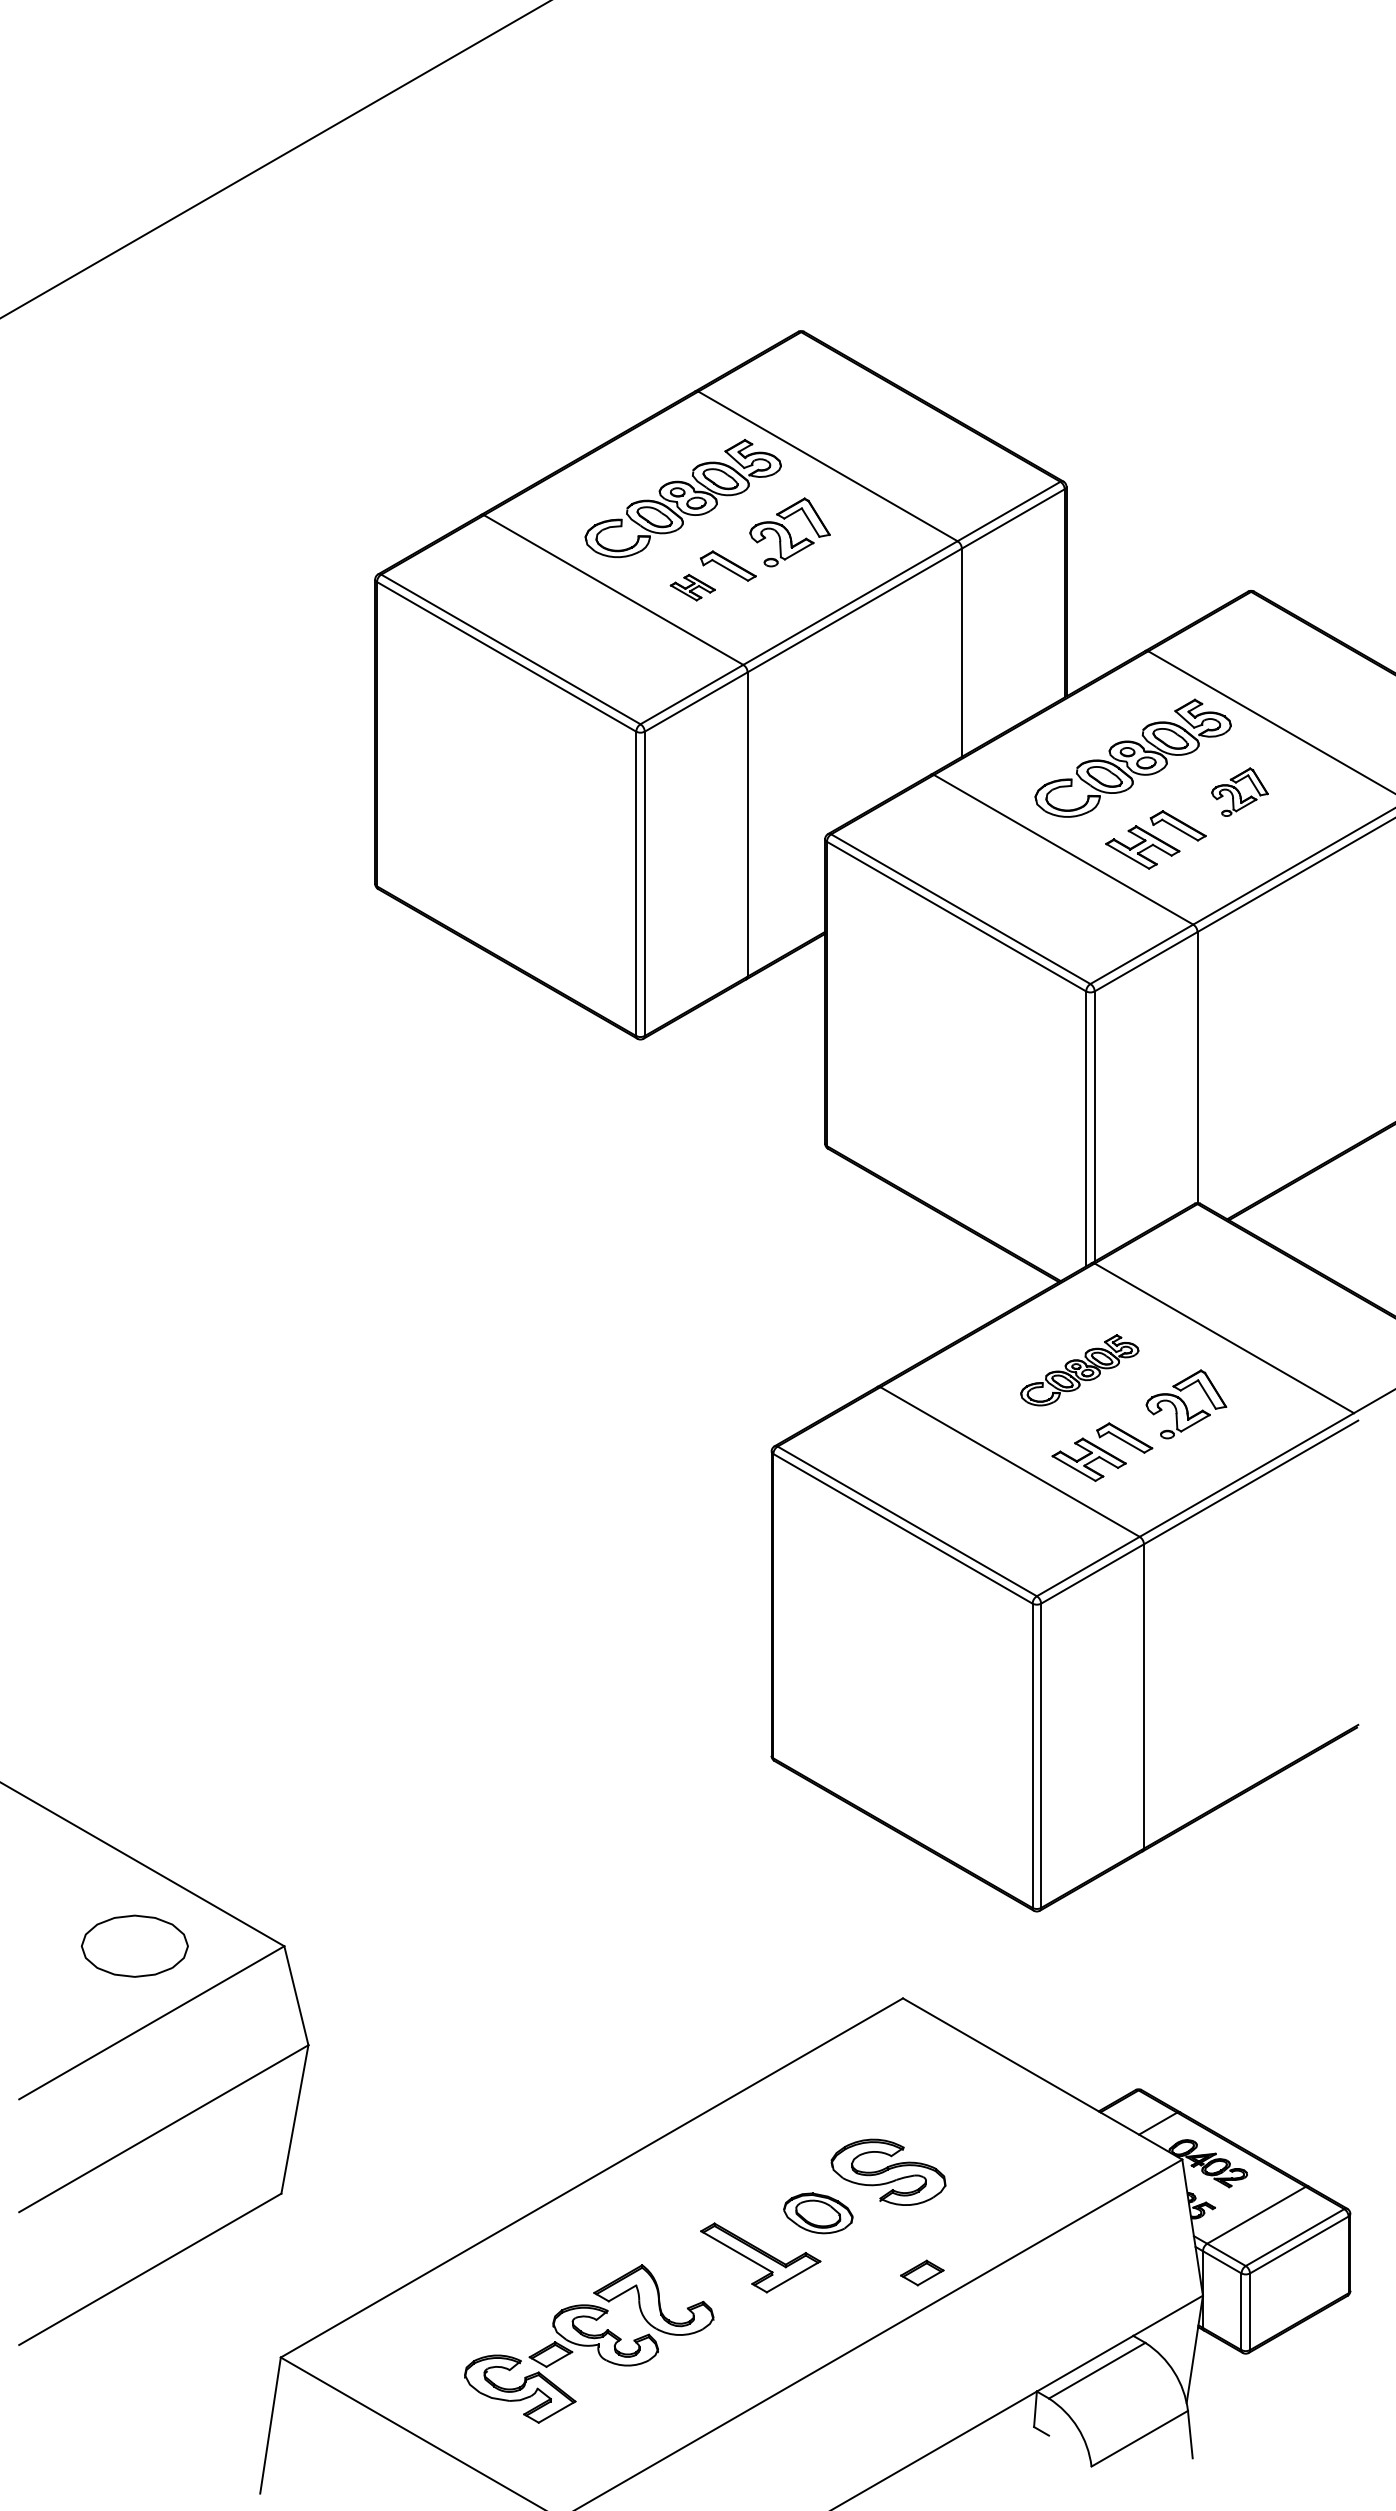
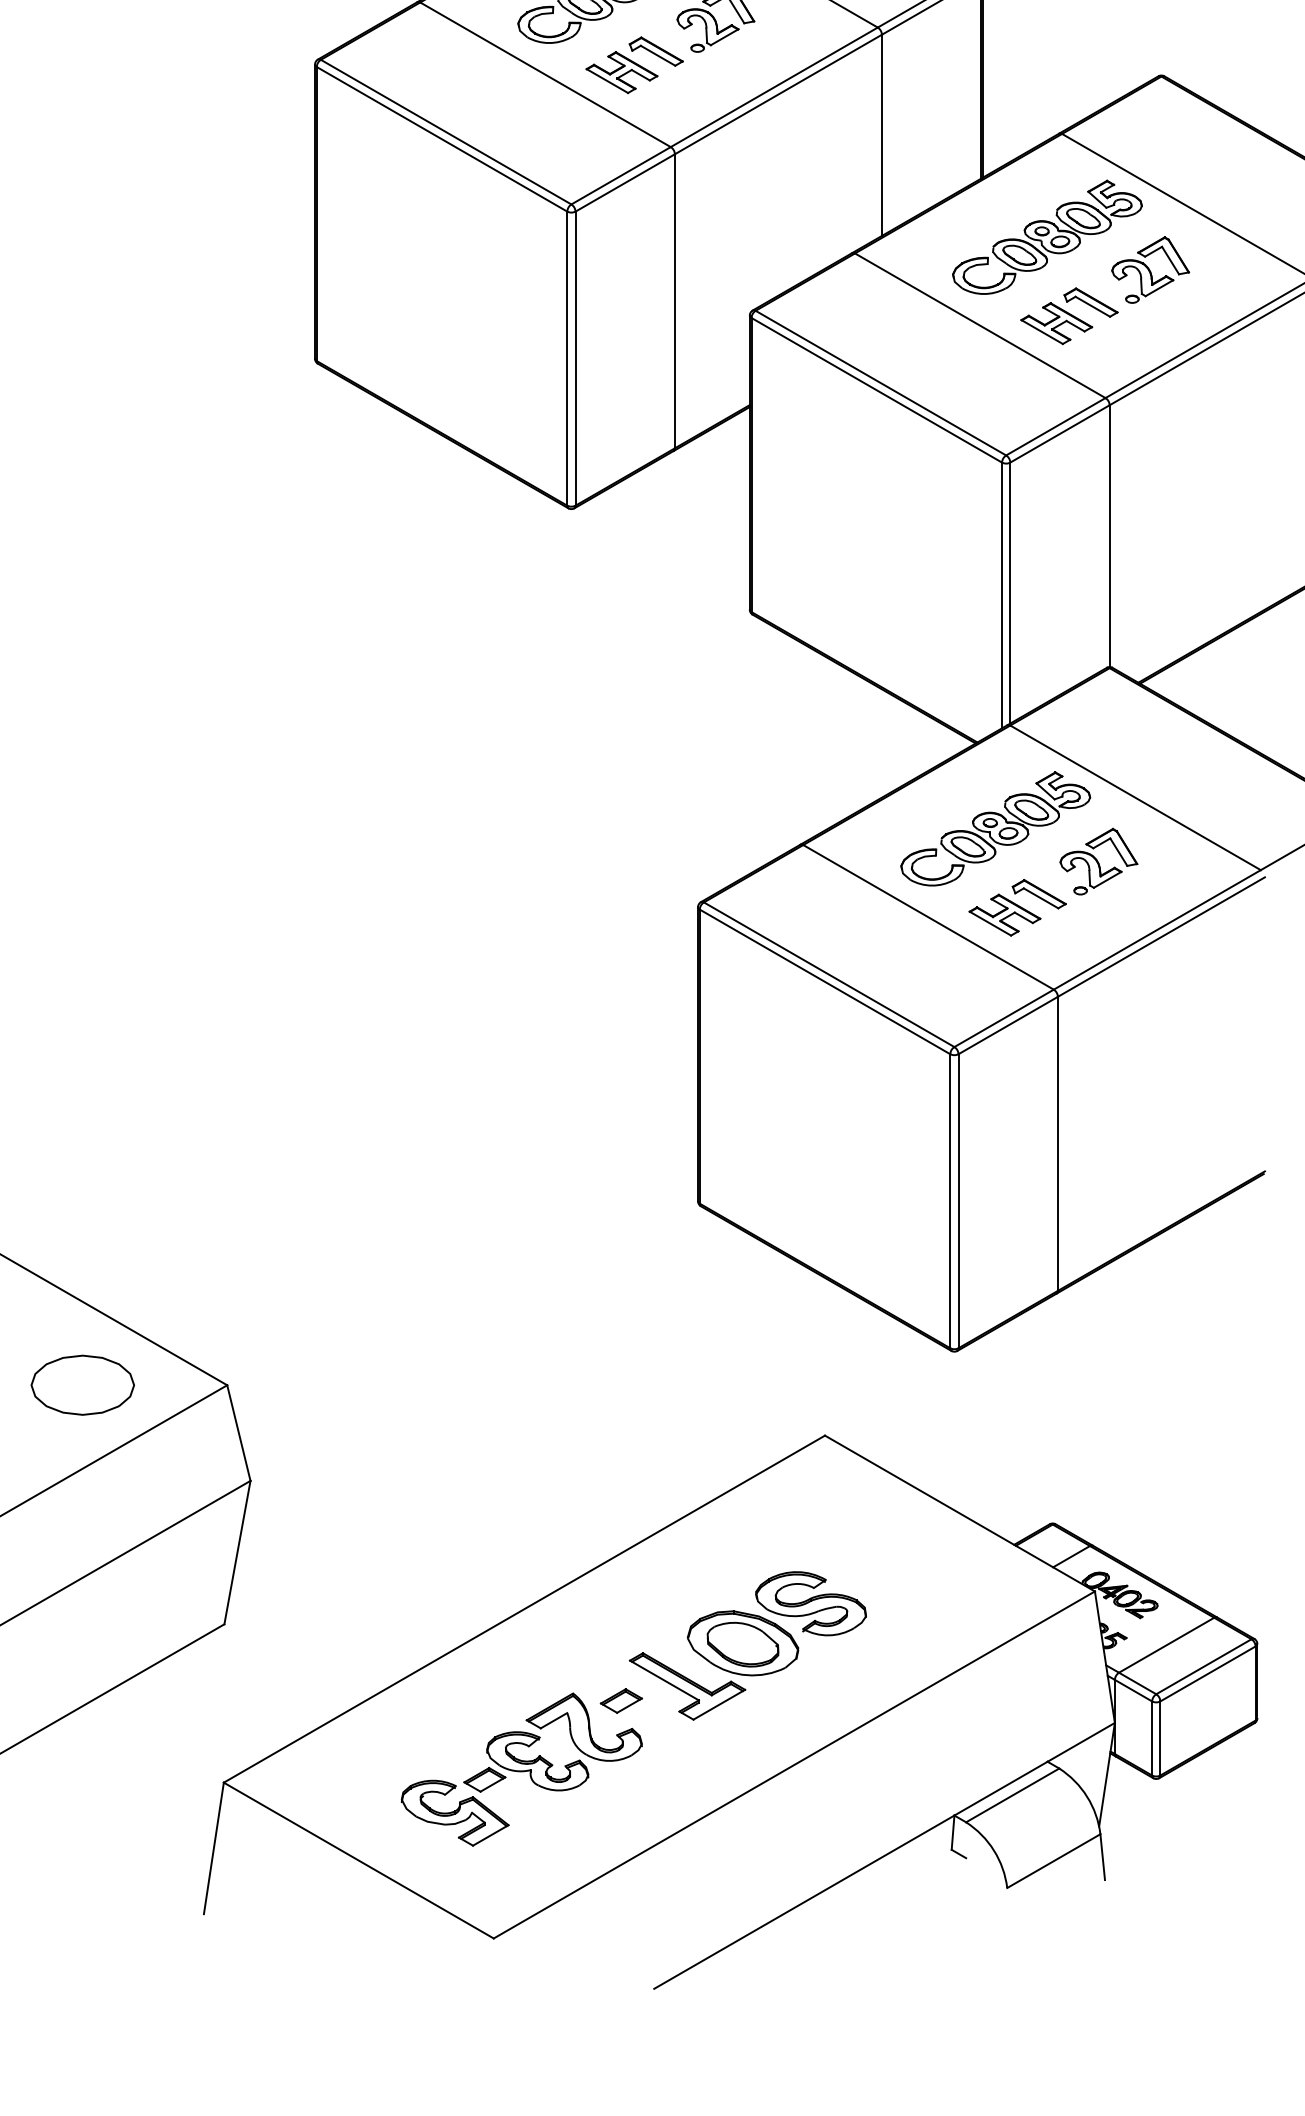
part: (692, 587) -> (621, 72), size x1.67
part: (1239, 792) -> (1150, 270), size x1.43
part: (1079, 1369) -> (995, 827), size x1.67
part: (818, 2213) -> (743, 1643), size x1.67
part: (922, 2272) -> (621, 1700), moved

